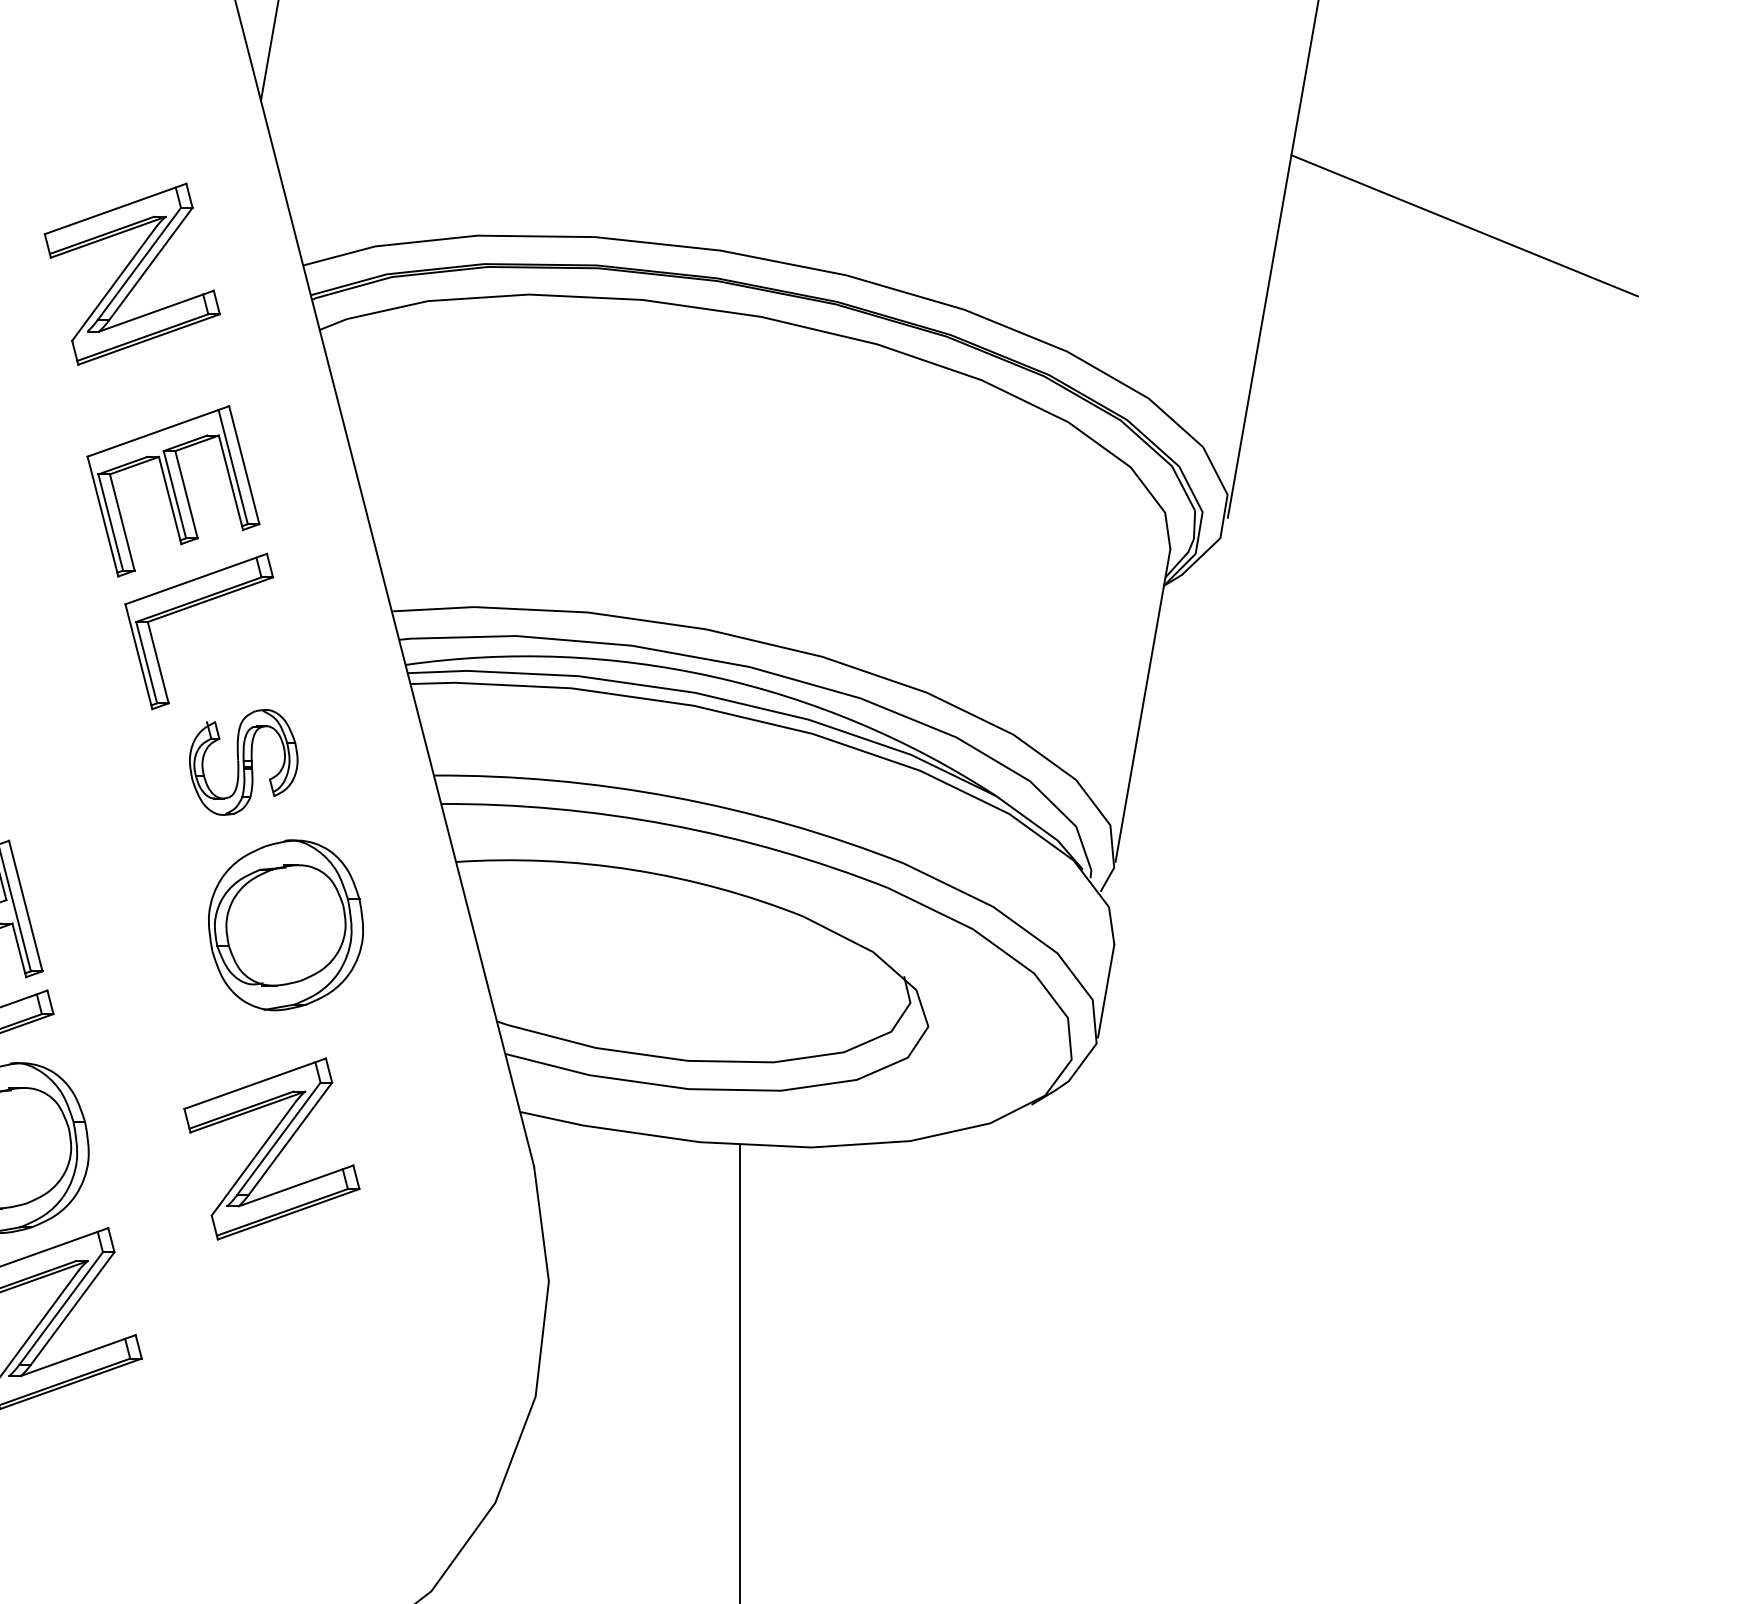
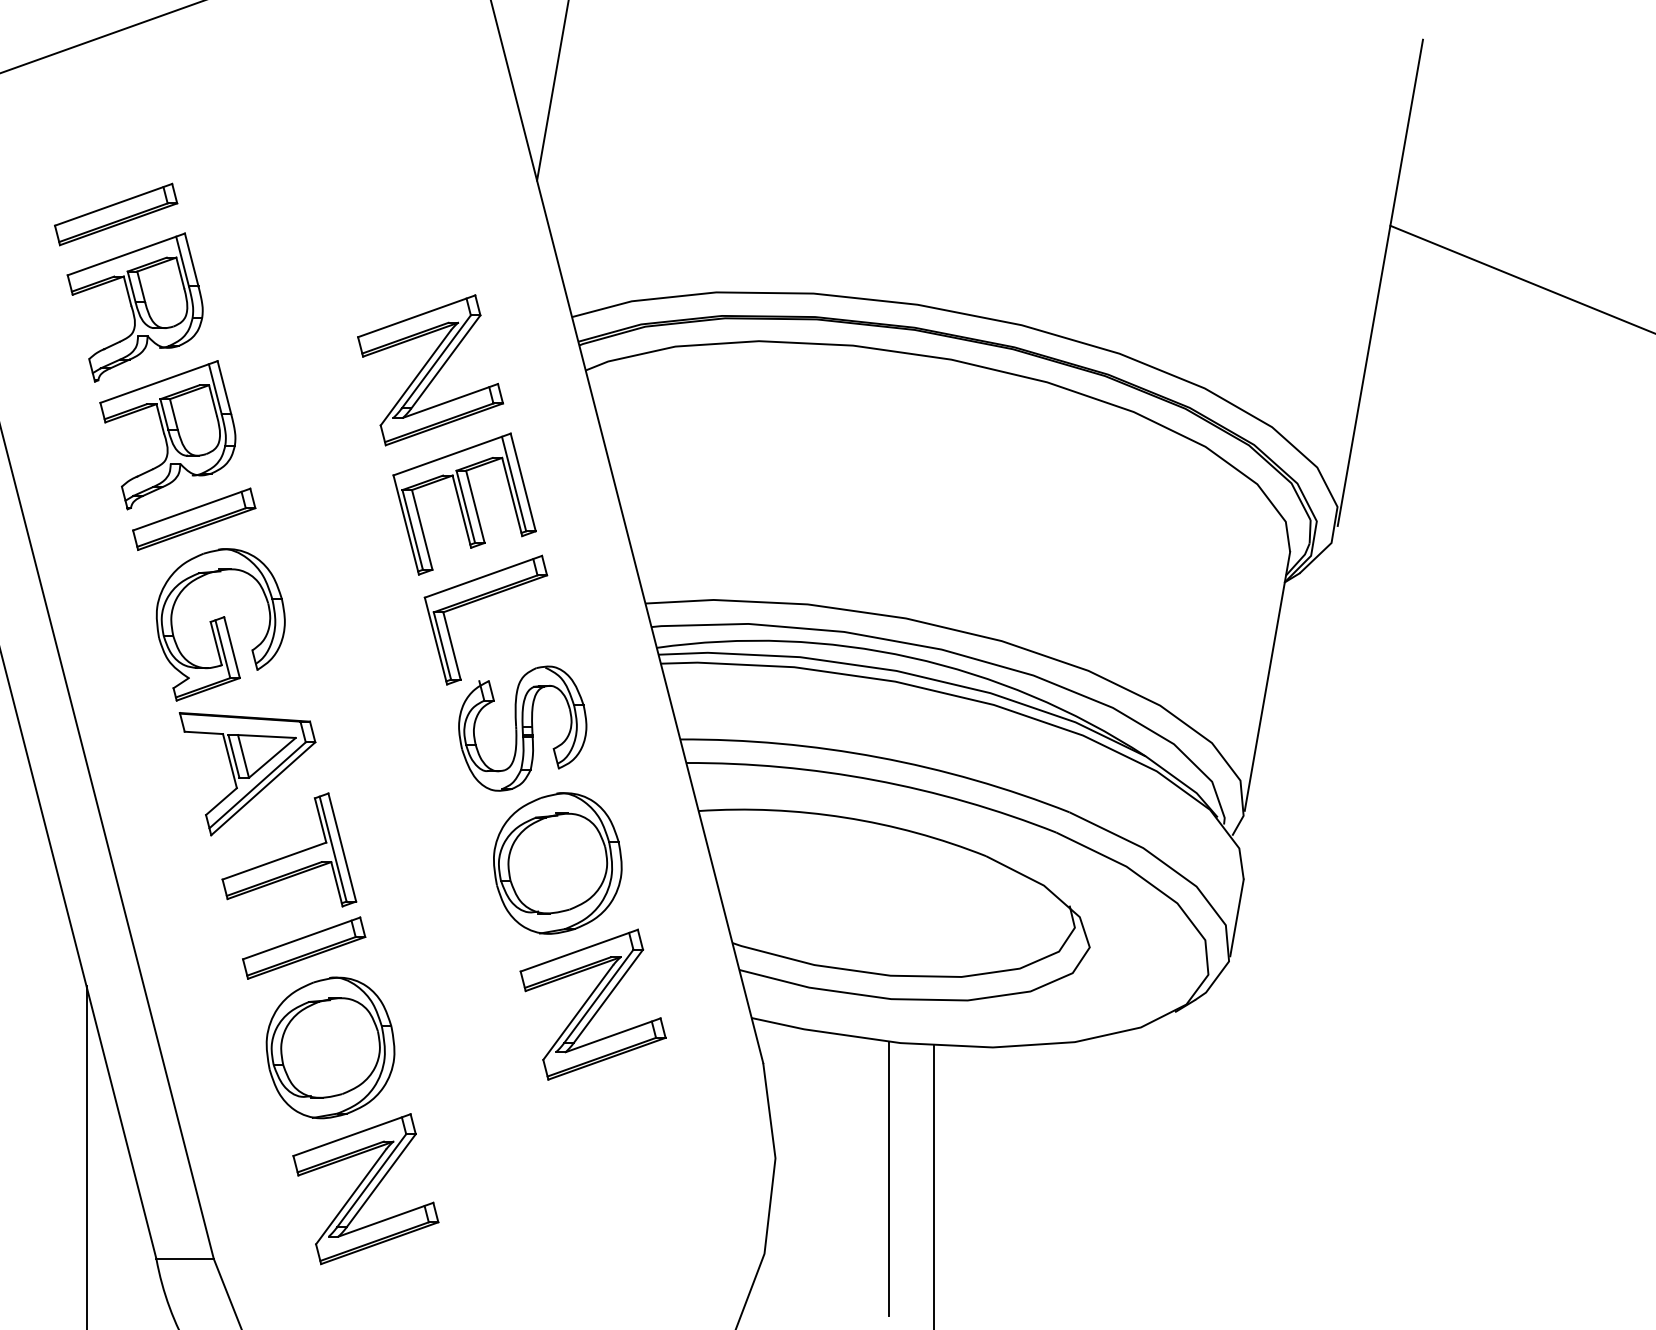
part: (132, 274) -> (430, 370), moved
part: (243, 762) -> (522, 728), size x1.43
part: (271, 1148) -> (592, 1004), moved
line: (686, 1305) -> (889, 1178), added

